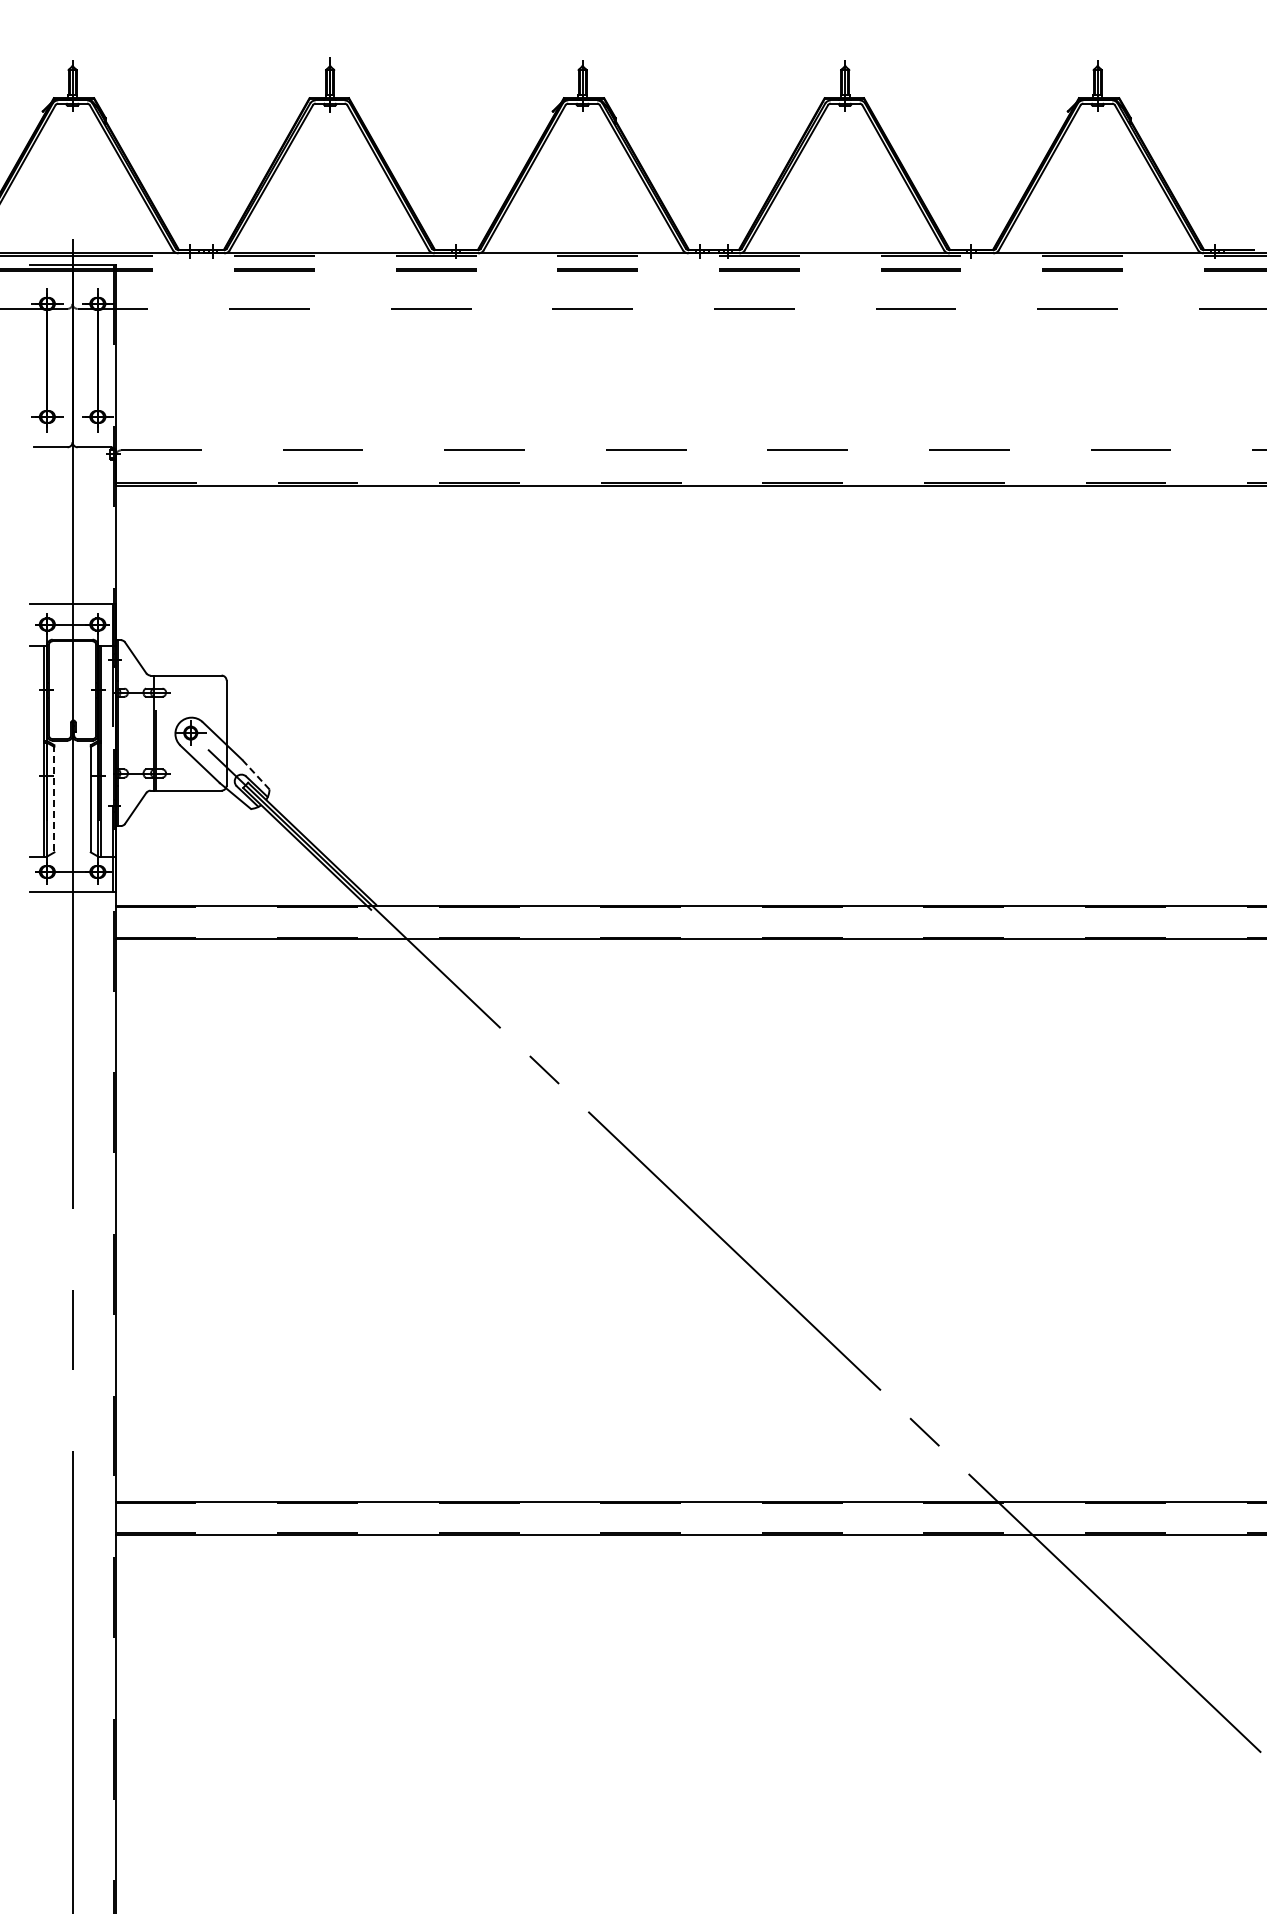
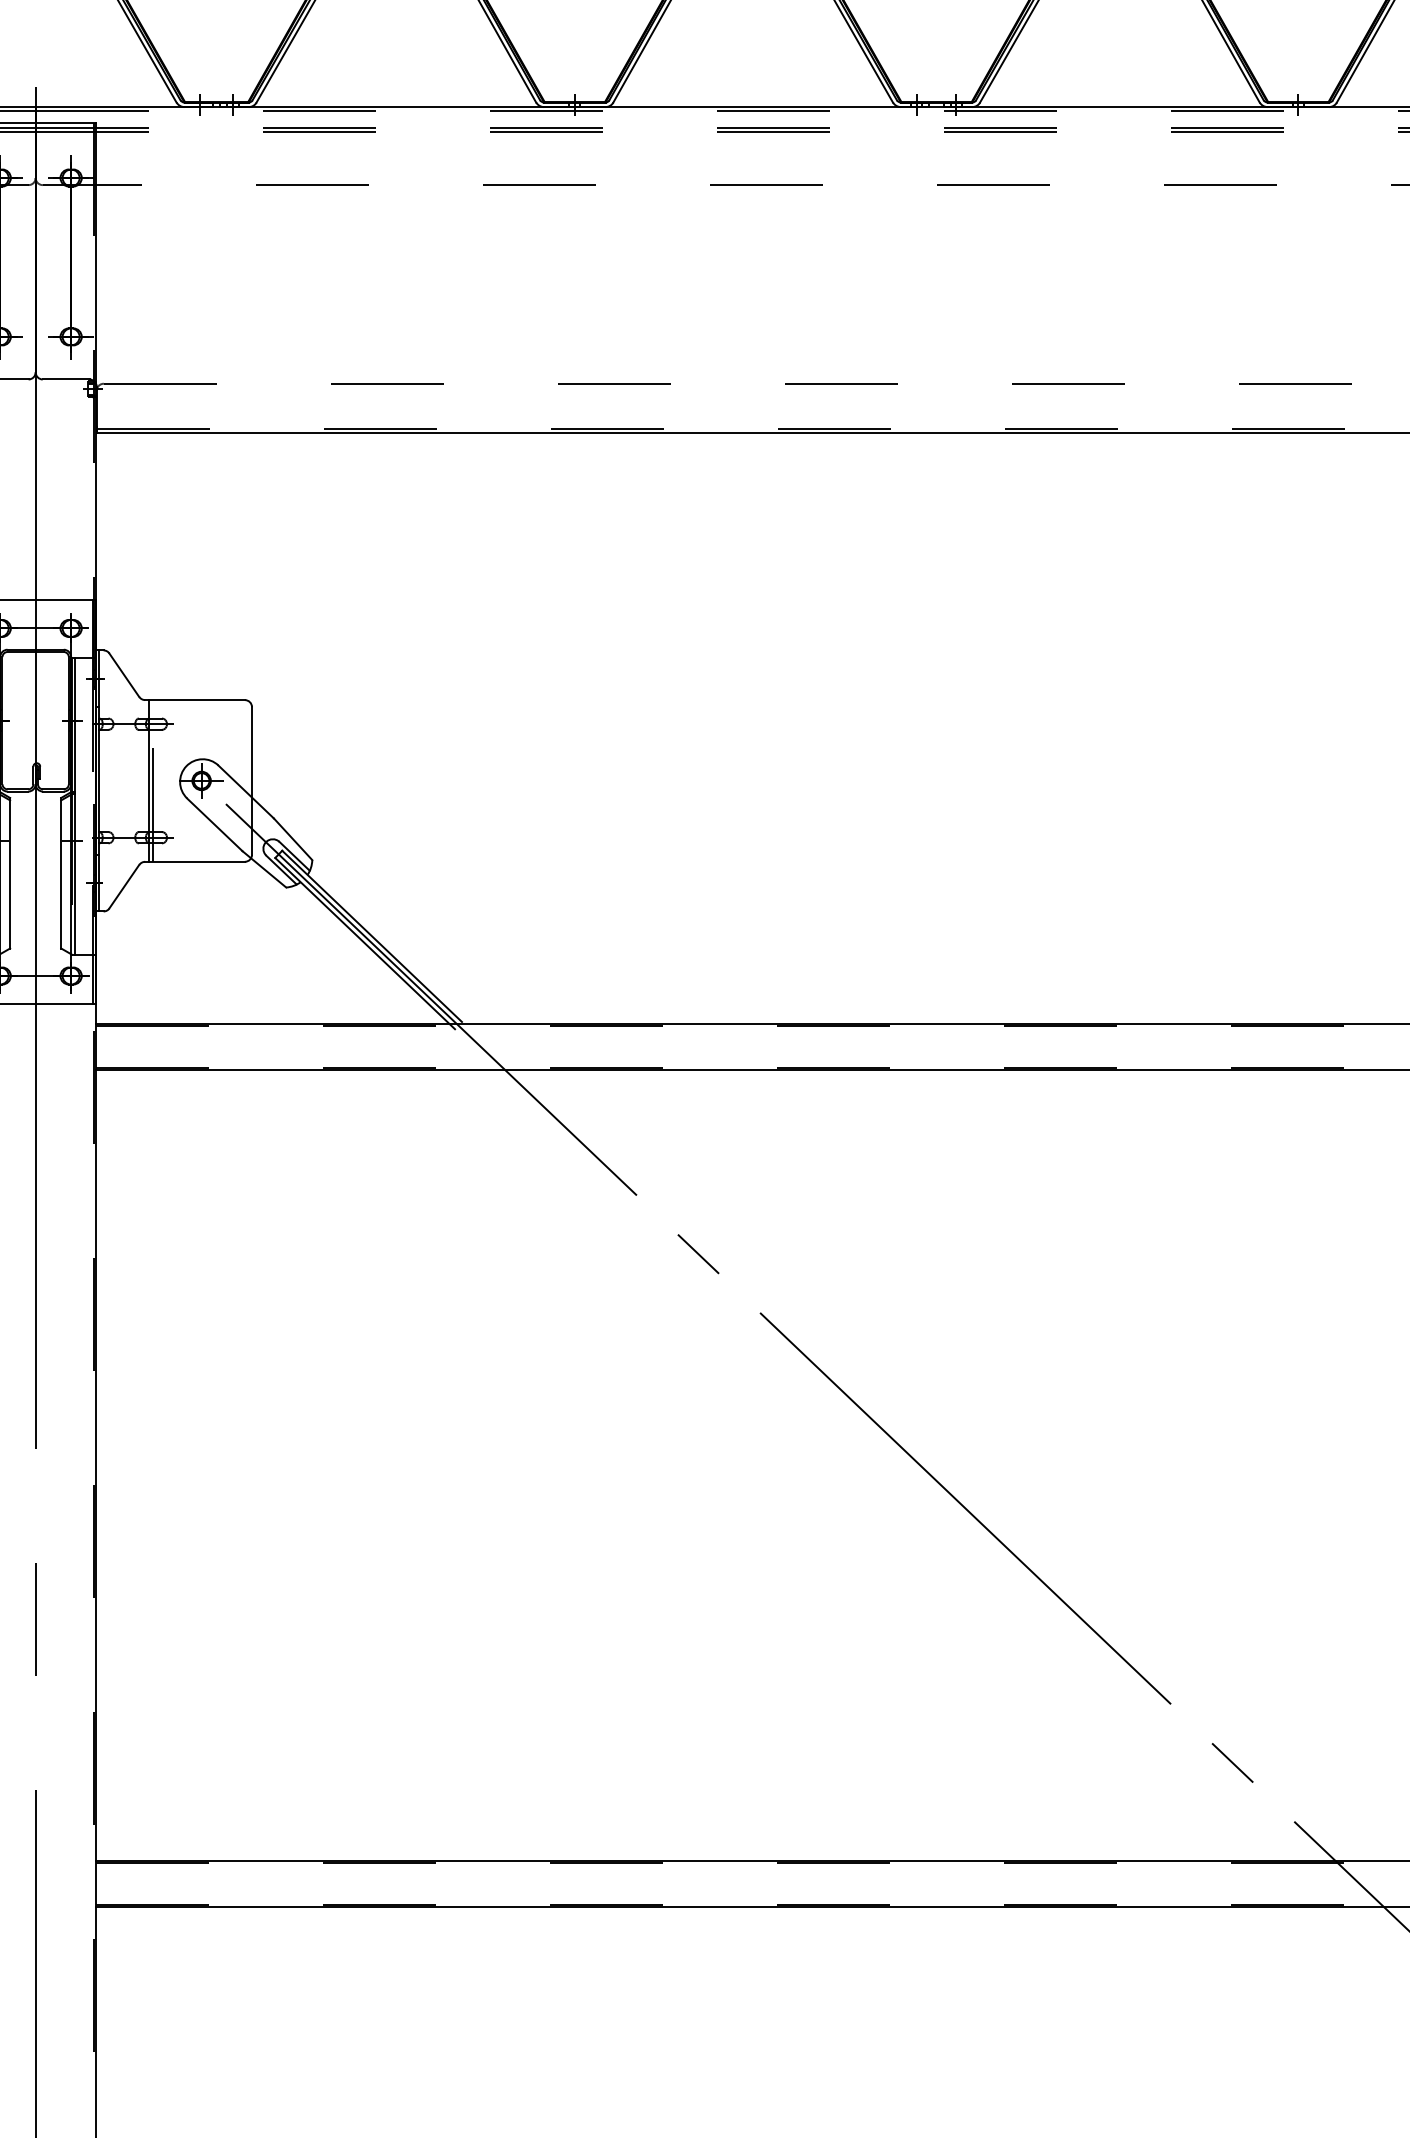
line: (255, 774) -> (292, 839), dashed -> solid
line: (54, 798) -> (10, 872), dashed -> solid

